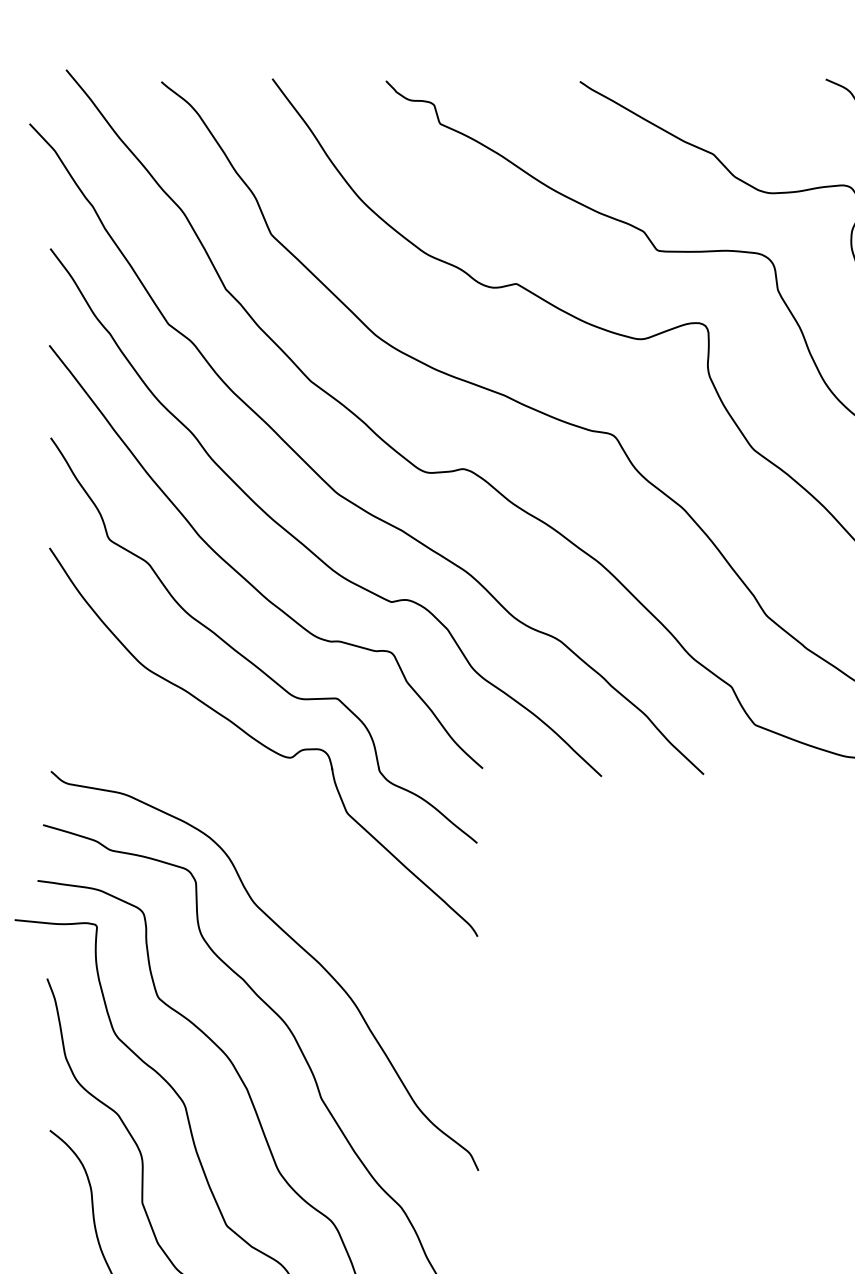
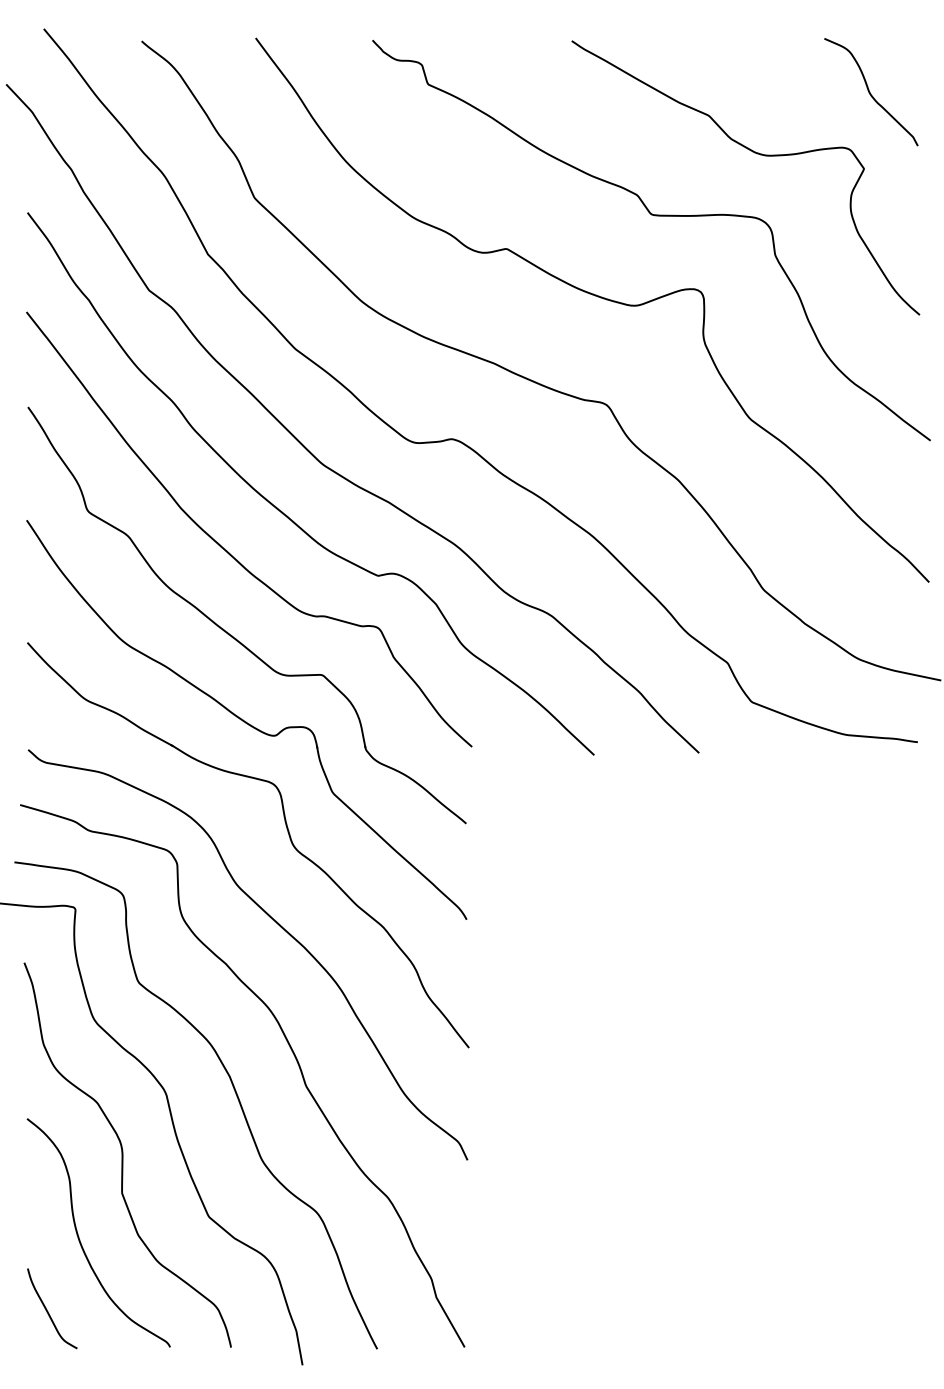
part: (303, 851) -> (287, 832), added

